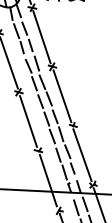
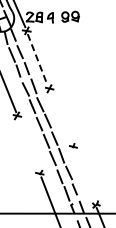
line: (41, 37) -> (37, 60), solid -> dashed
line: (61, 95) -> (60, 117), removed
line: (28, 121) -> (28, 144), removed
line: (82, 155) -> (83, 175), removed

